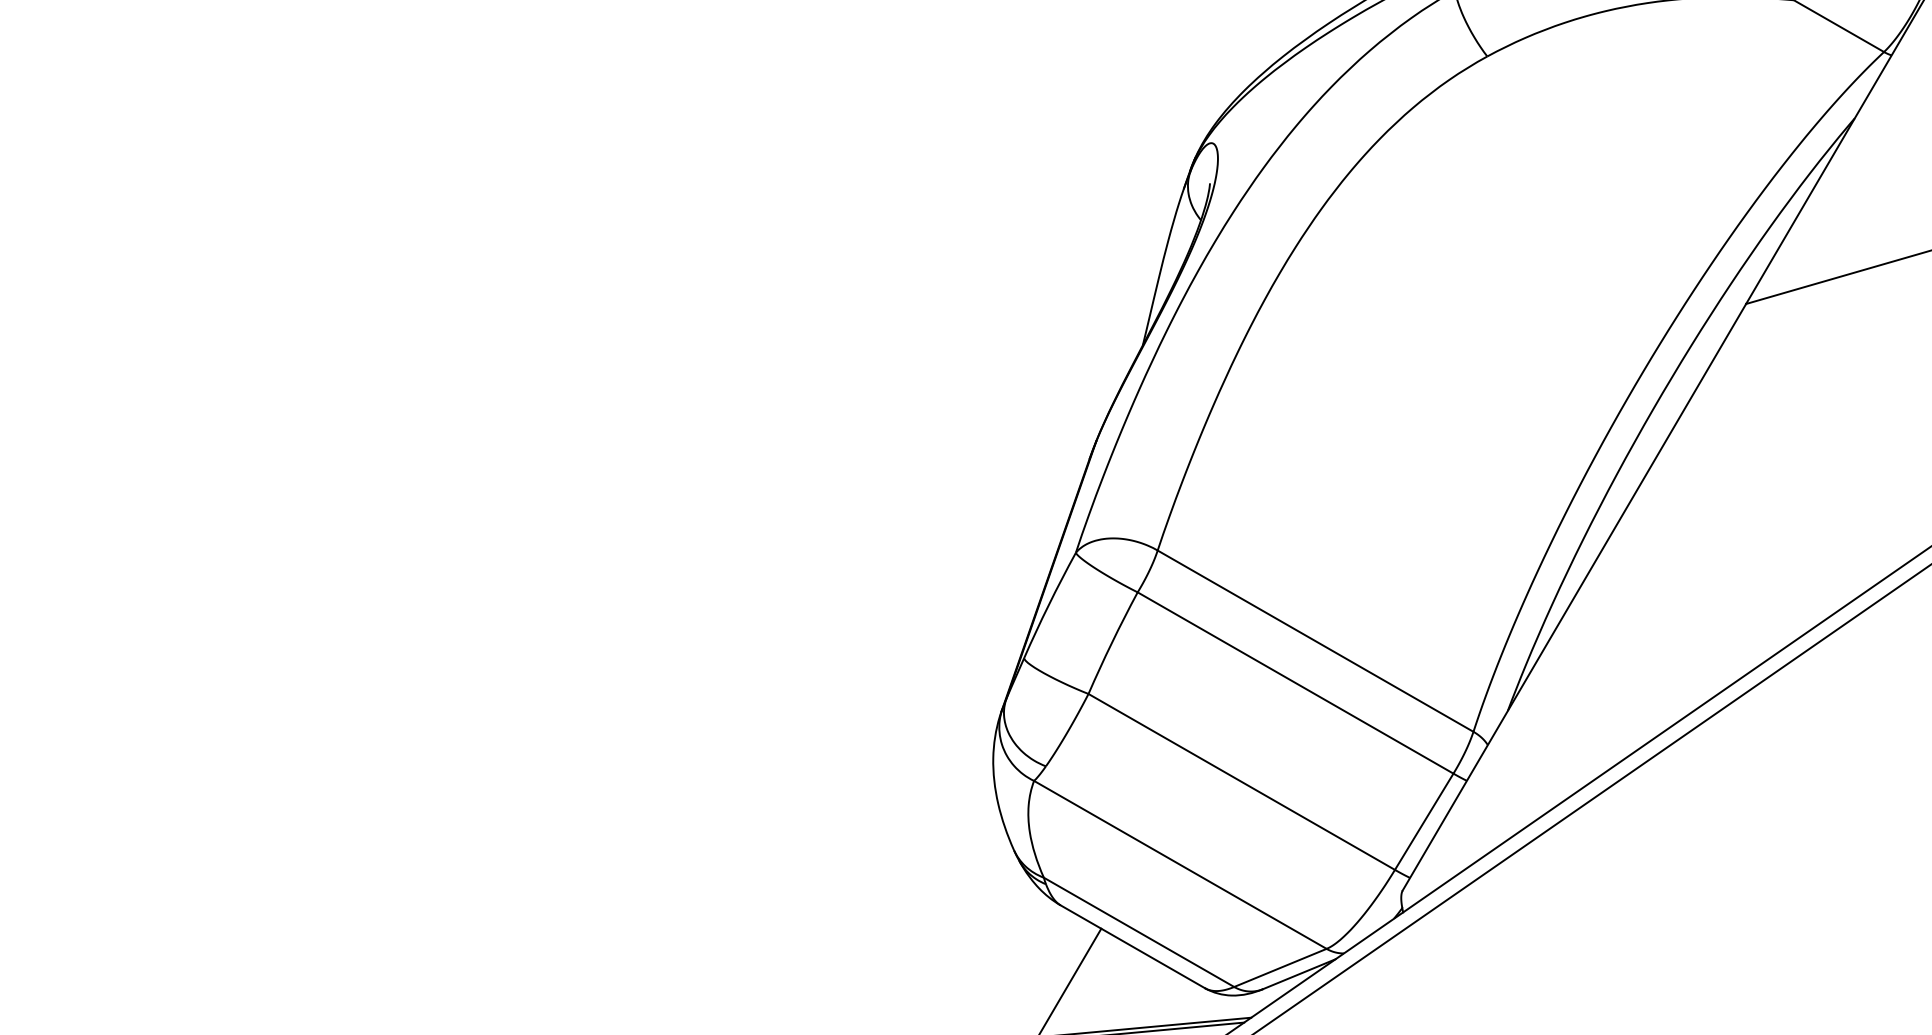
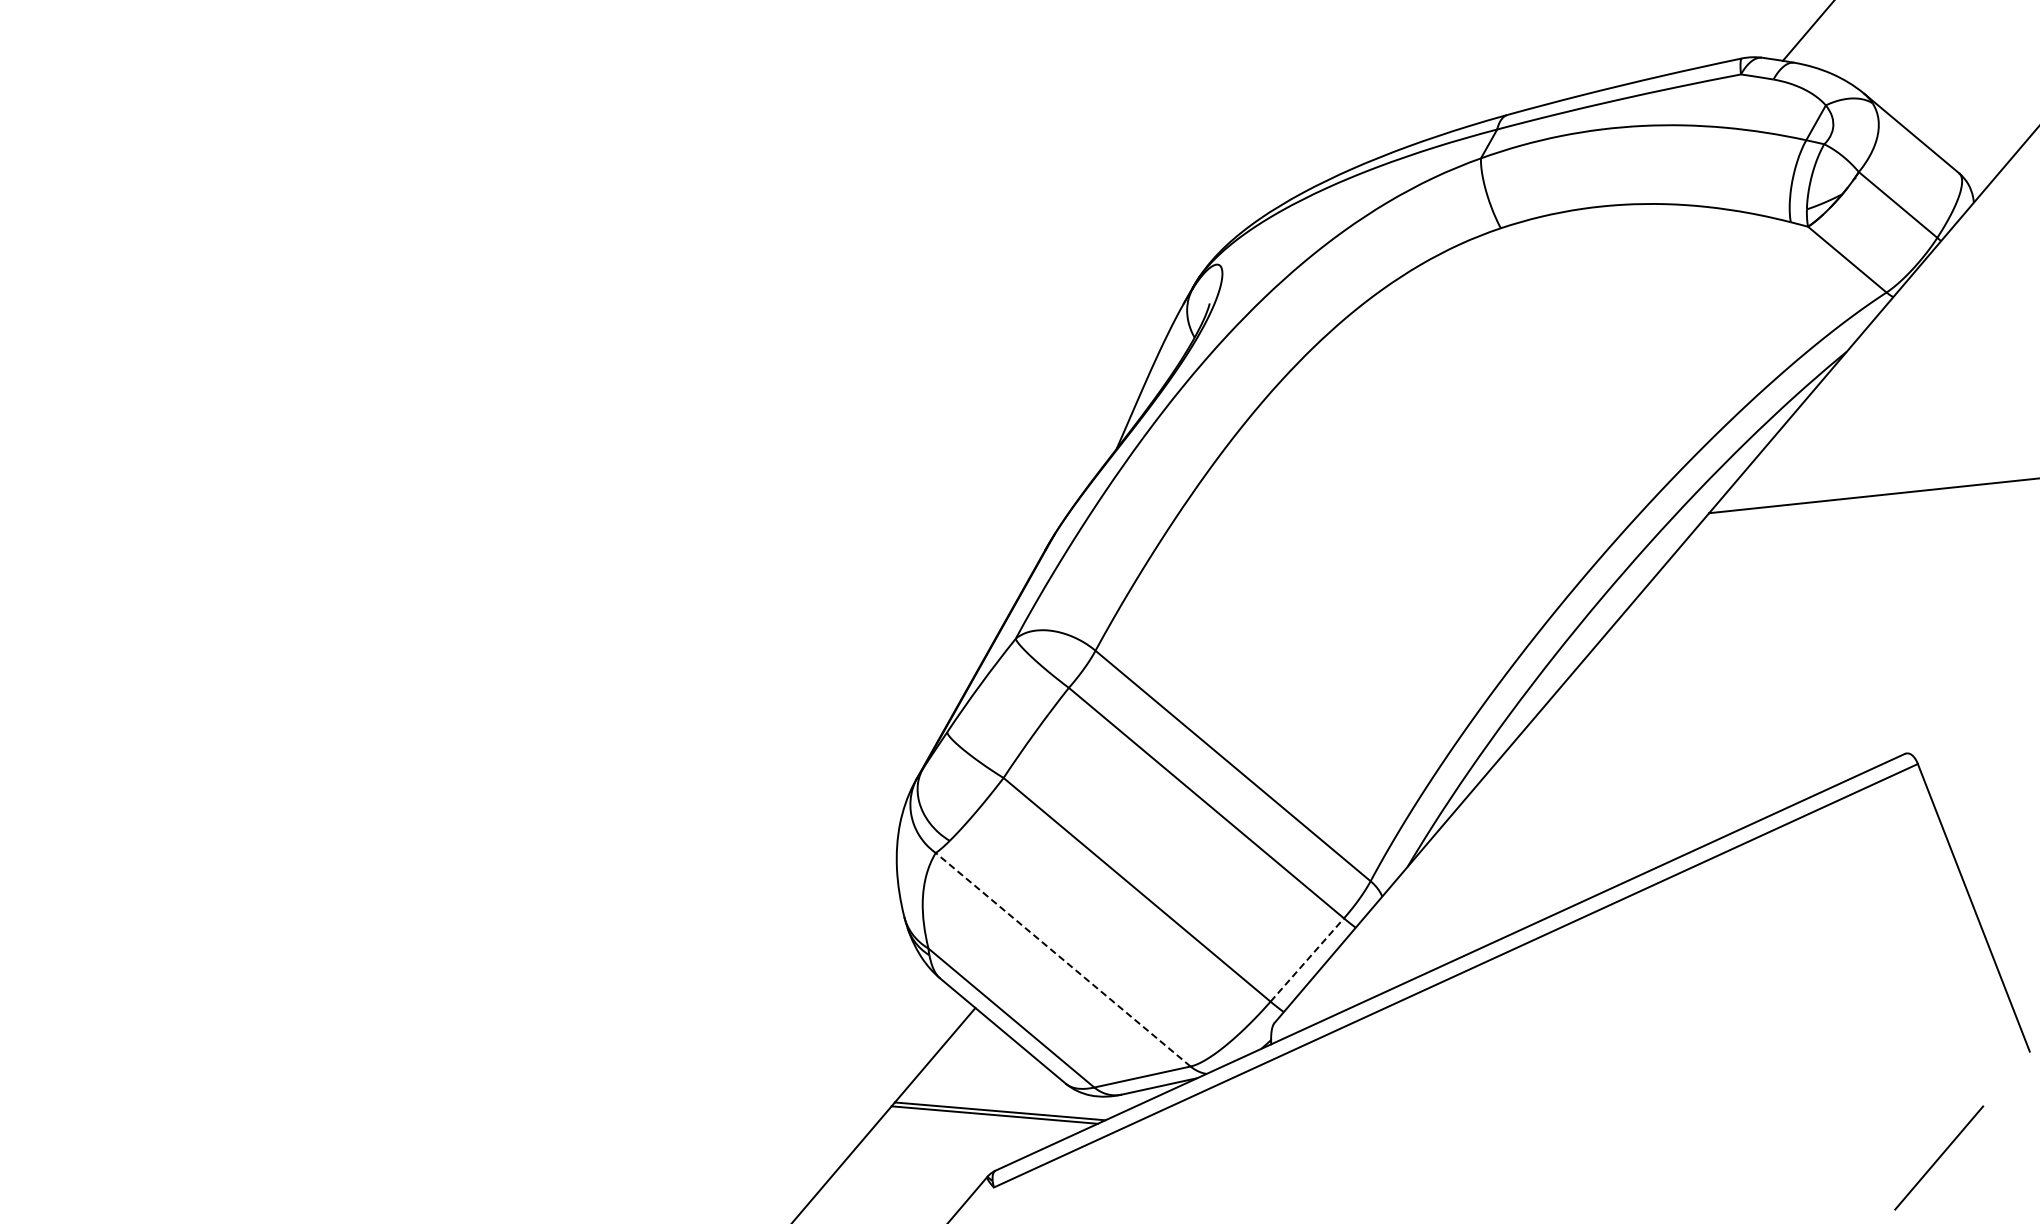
line: (1424, 822) -> (1307, 960), solid -> dashed
line: (1179, 864) -> (1062, 959), solid -> dashed

